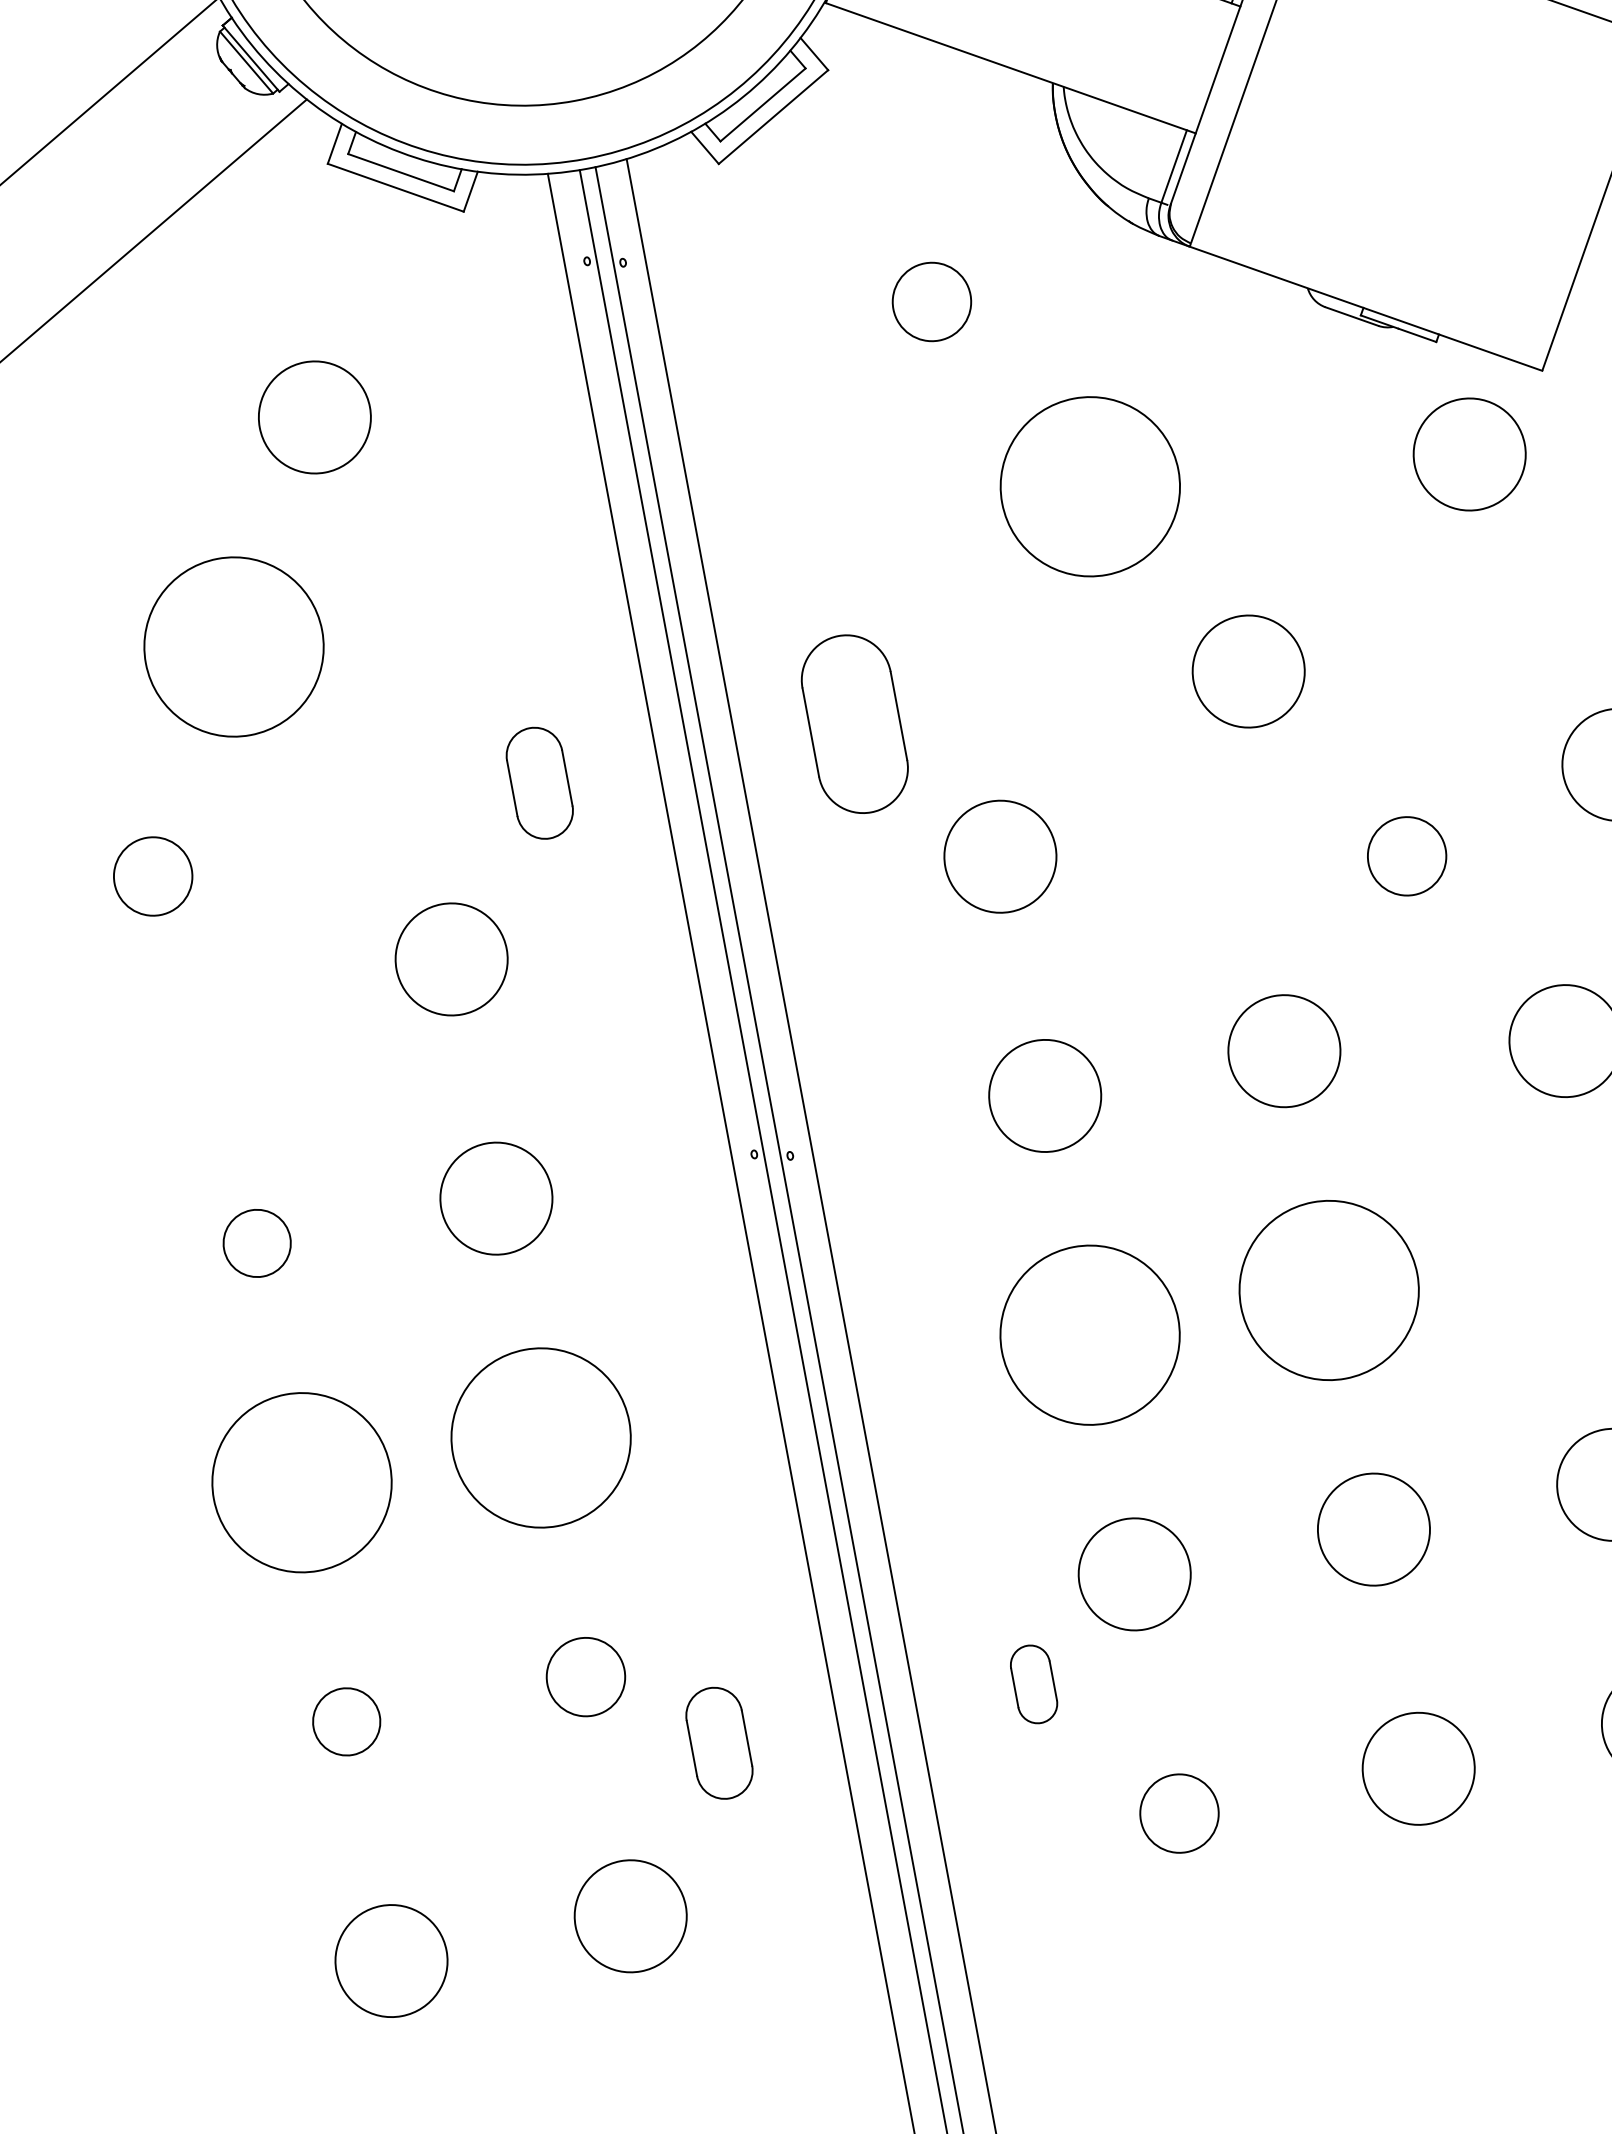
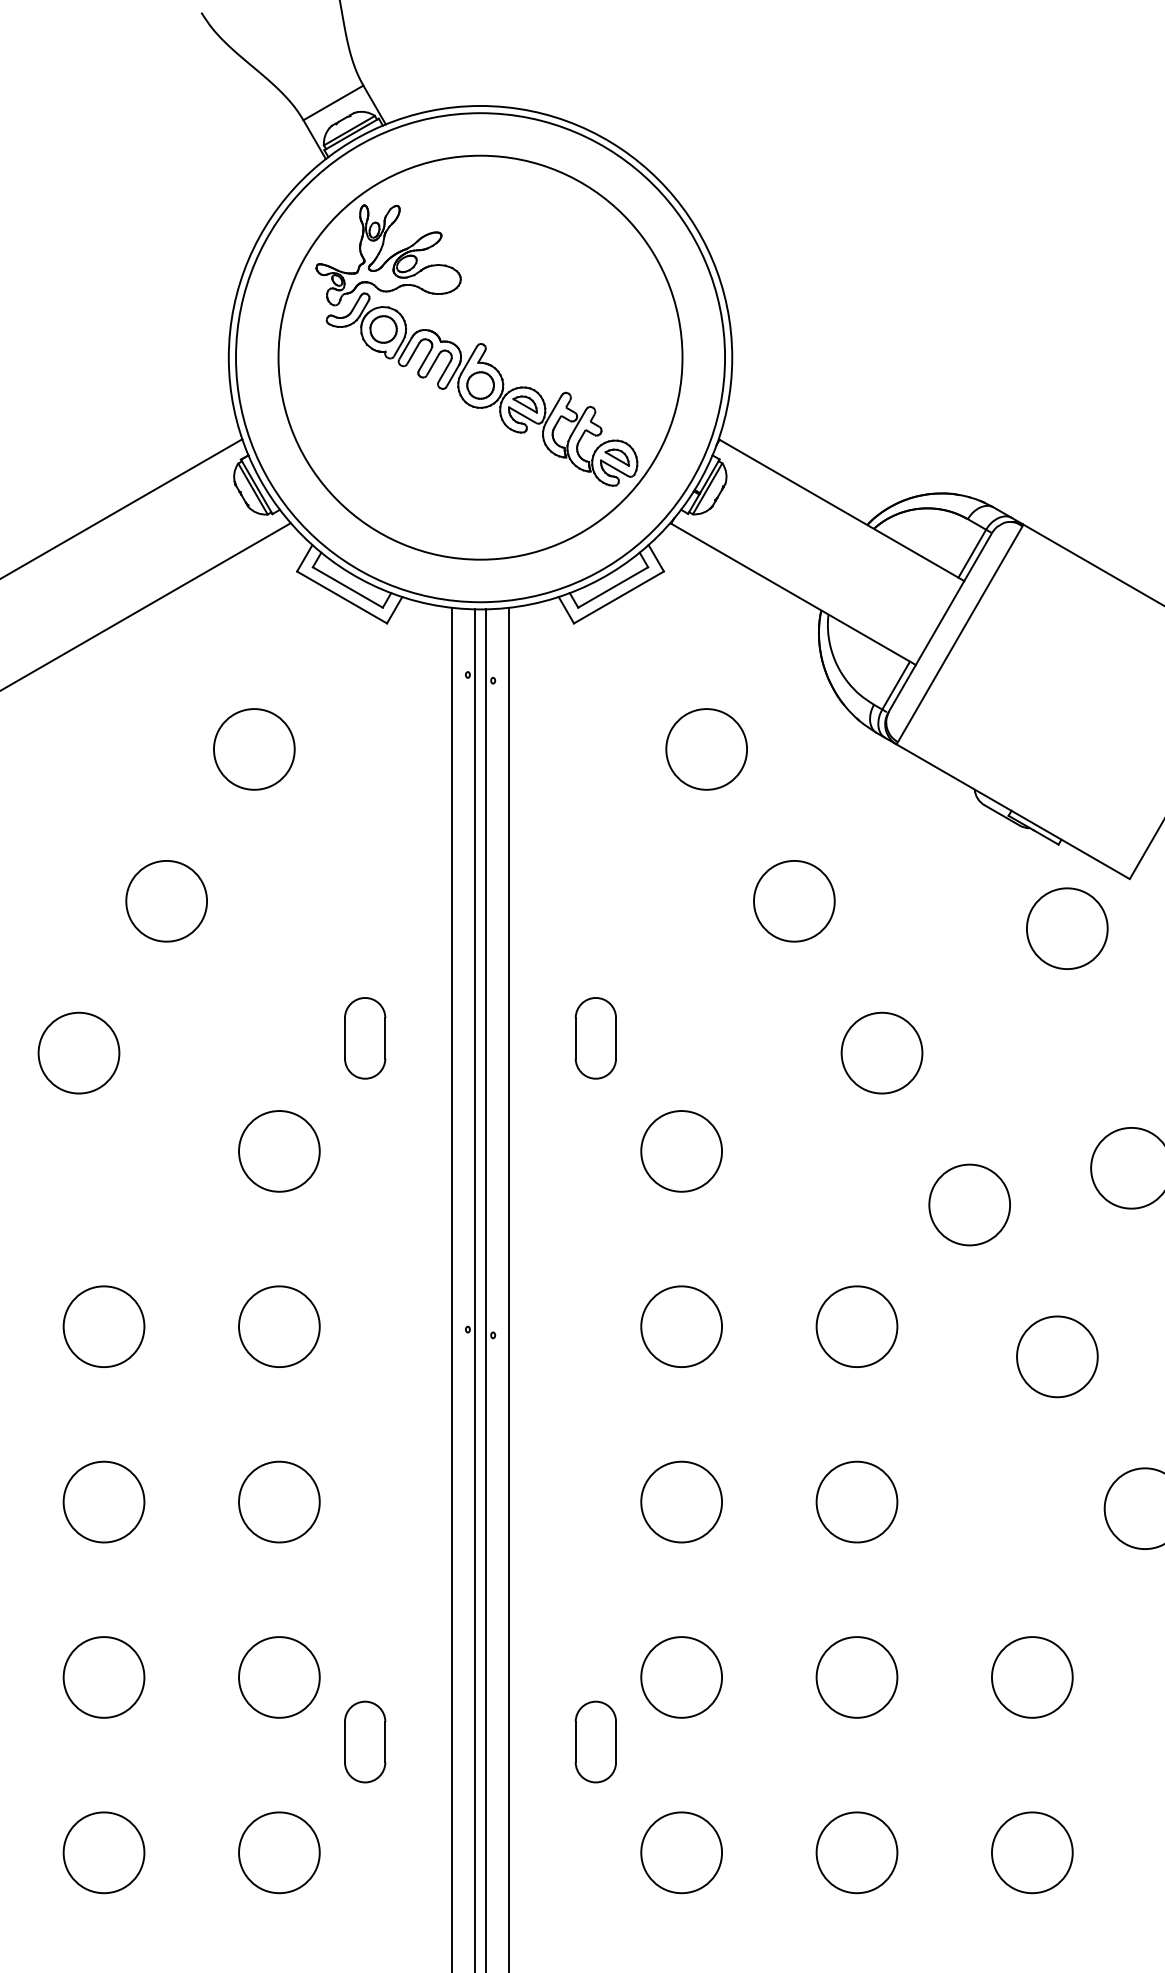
circle: (931, 302) -> (706, 749), size x1.43
circle: (1090, 485) -> (794, 900), size x0.62
circle: (233, 645) -> (166, 900), size x0.62
part: (854, 724) -> (595, 1038), size x0.62
circle: (1406, 855) -> (969, 1204), size x1.43
circle: (152, 875) -> (78, 1052), size x1.43
circle: (256, 1243) -> (103, 1326), size x1.67
circle: (1328, 1289) -> (856, 1501), size x0.62
circle: (1089, 1334) -> (681, 1501), size x0.62
circle: (541, 1437) -> (279, 1501), size x0.62
circle: (301, 1481) -> (103, 1501), size x0.62
circle: (586, 1677) -> (279, 1677), size x1.43
part: (1033, 1683) -> (595, 1741), size x1.43
circle: (346, 1722) -> (103, 1677), size x1.67
circle: (1179, 1813) -> (681, 1852), size x1.43

